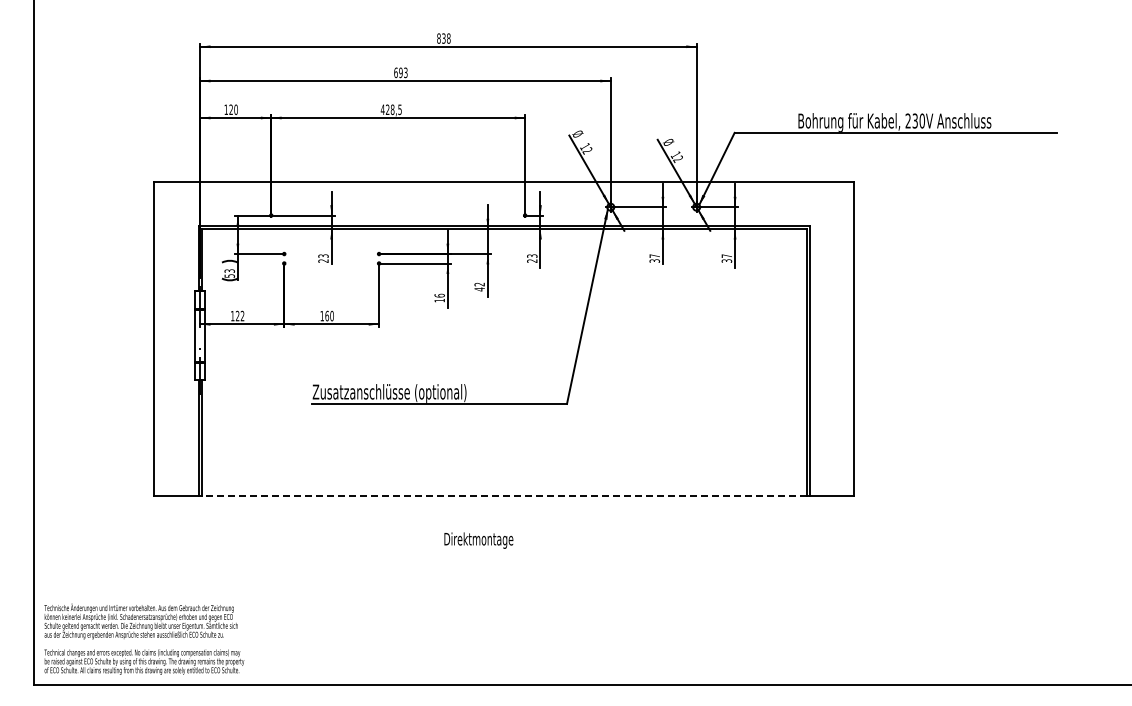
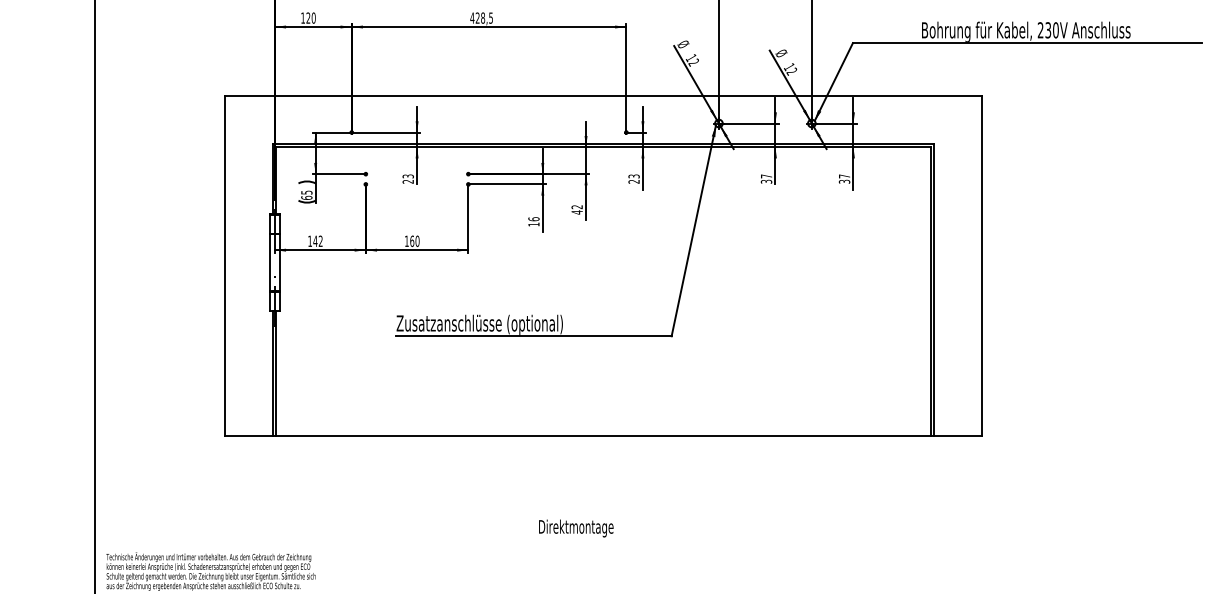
text: (229, 273) -> (306, 195), 53 -> 65
text: (237, 315) -> (315, 240), 122 -> 142
line: (503, 496) -> (602, 436), dashed -> solid
text: (478, 540) -> (575, 528), moved

